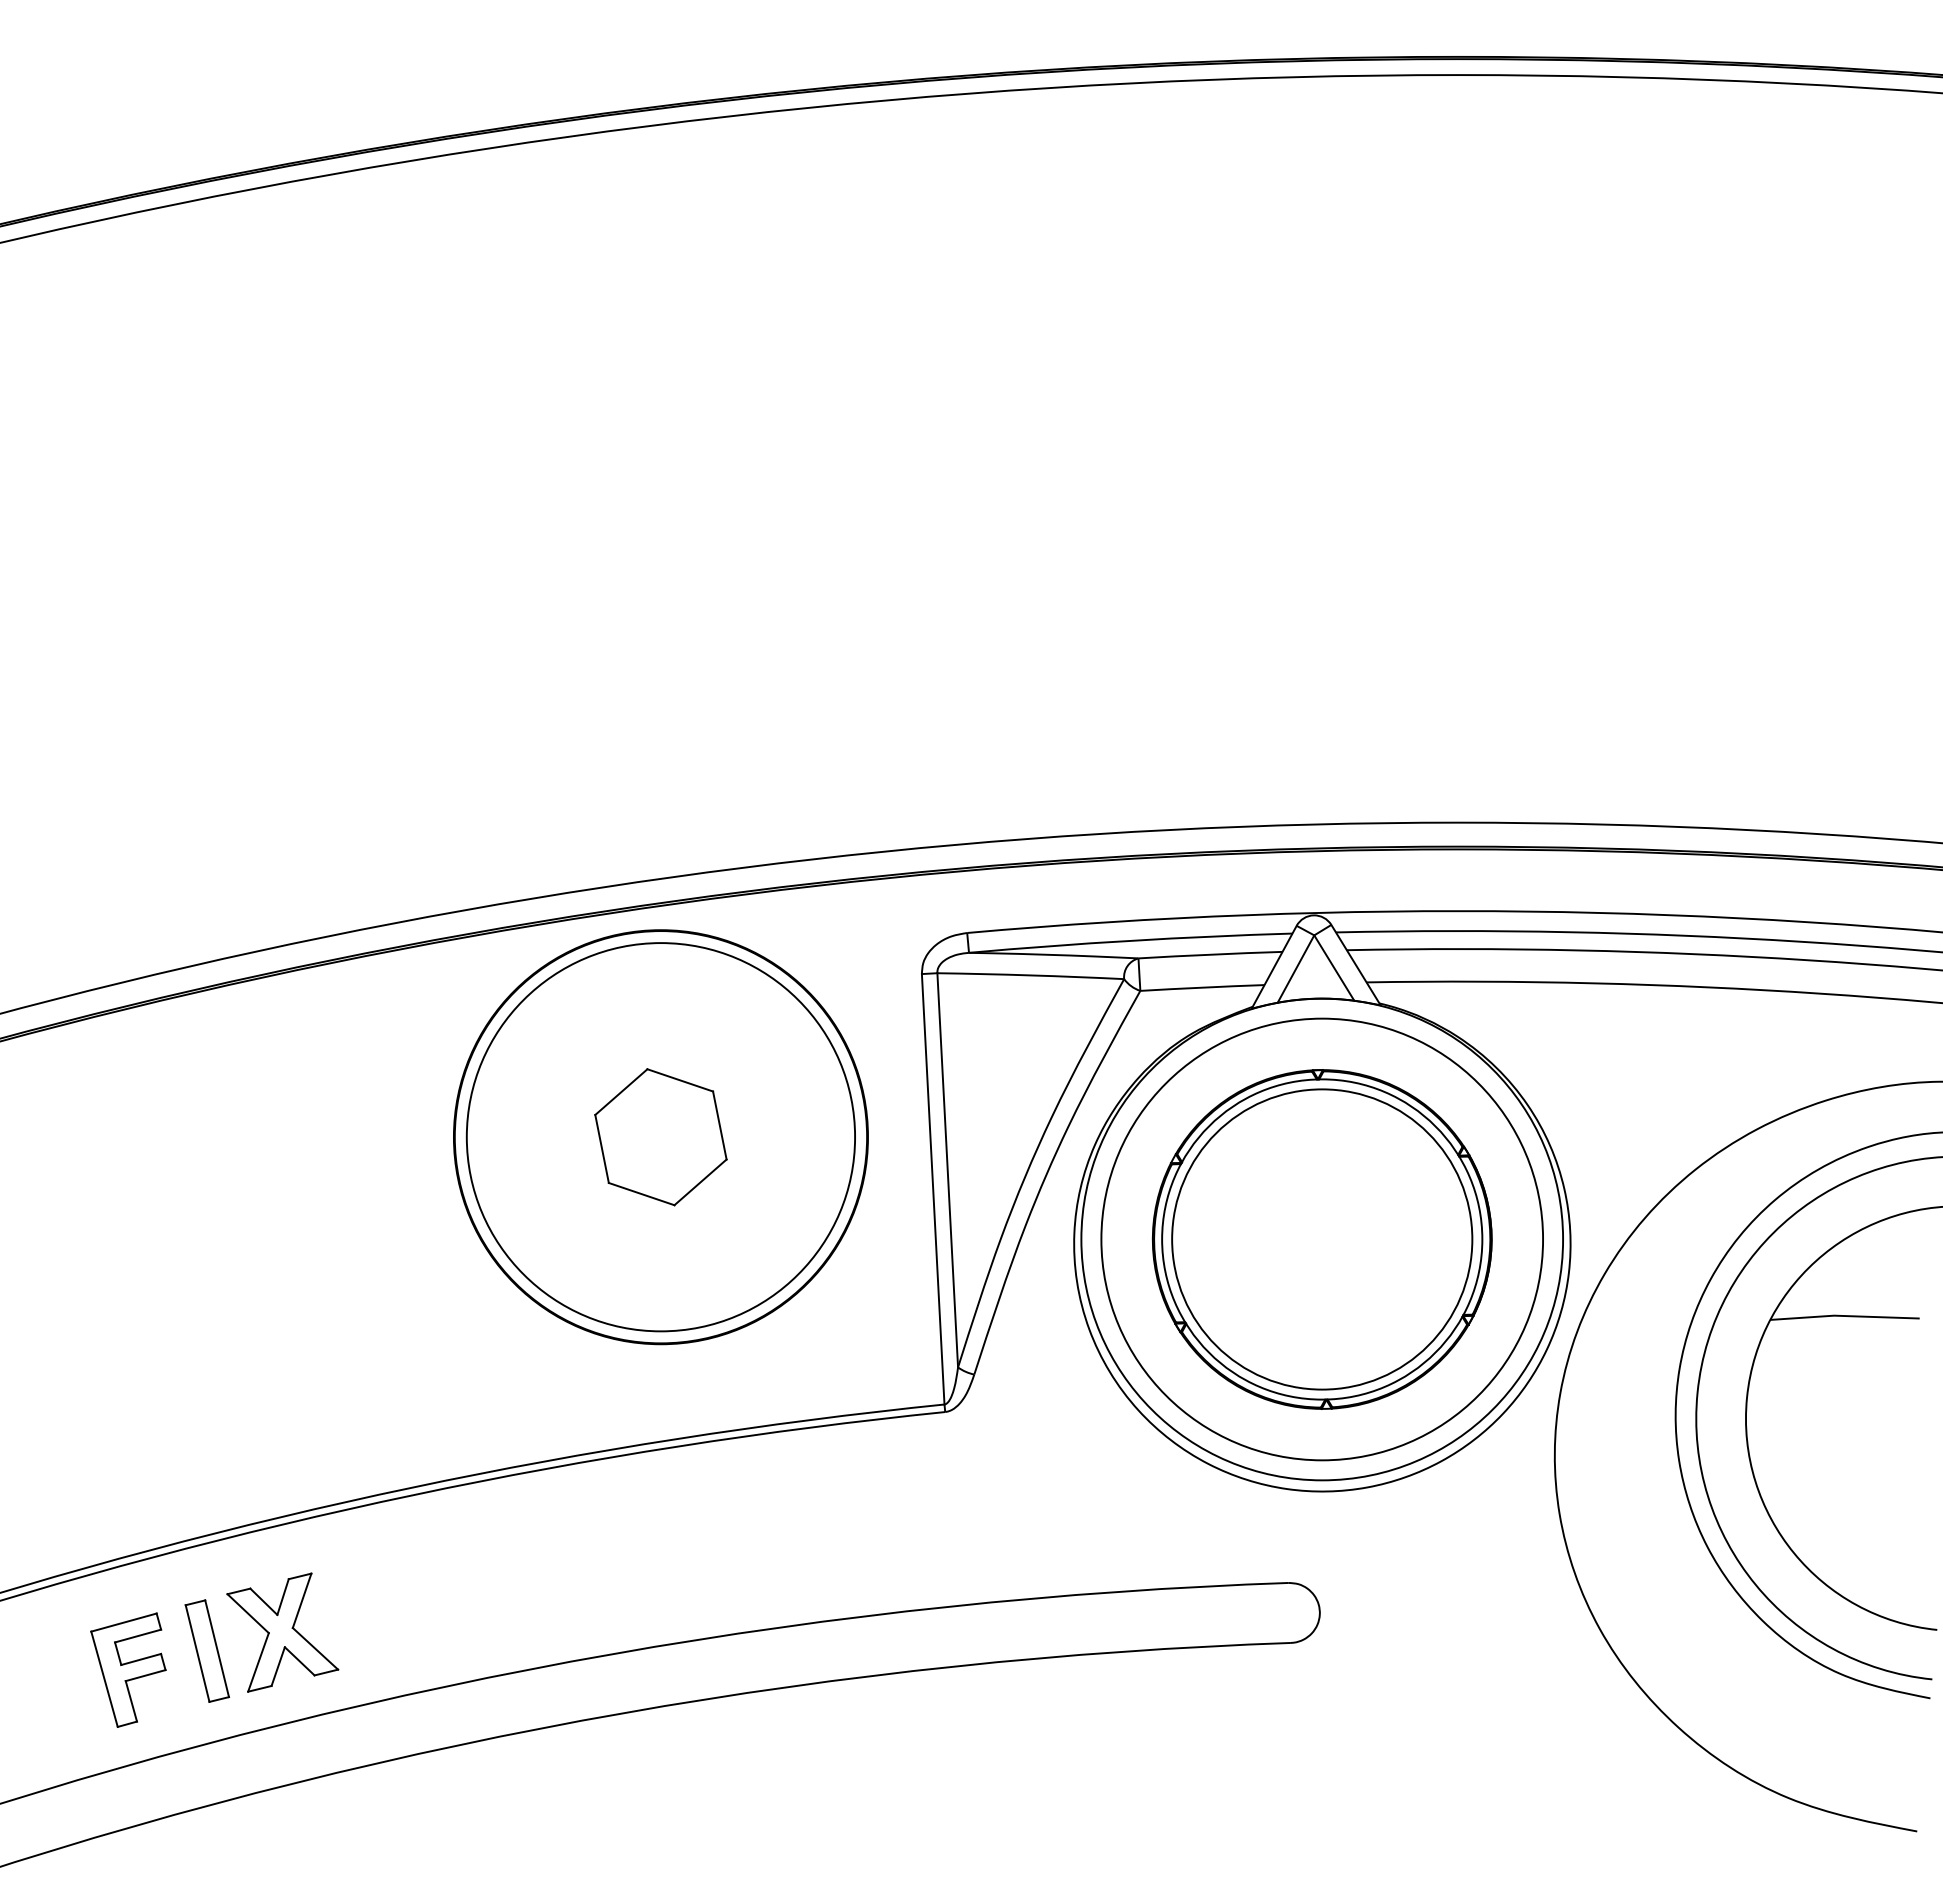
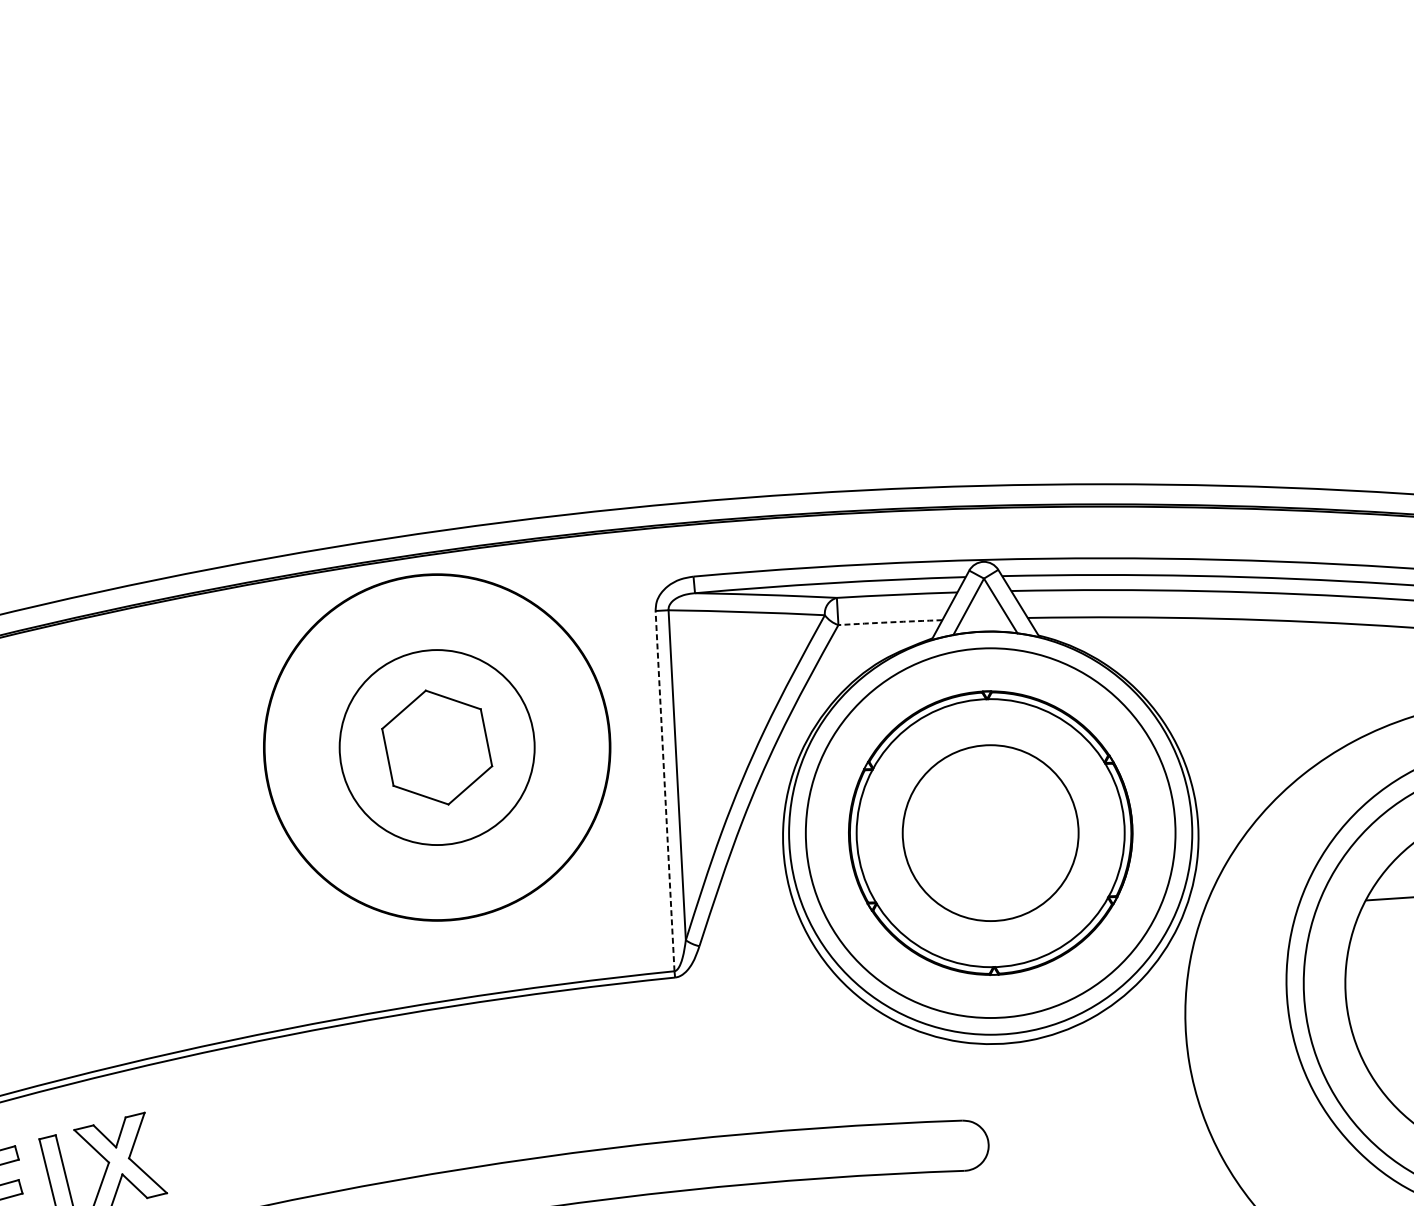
arc: (1202, 987) -> (890, 622), solid -> dashed
circle: (660, 1137) -> (436, 747), size x0.6
line: (933, 1189) -> (665, 791), solid -> dashed
circle: (1322, 1239) -> (990, 833), size x0.7

